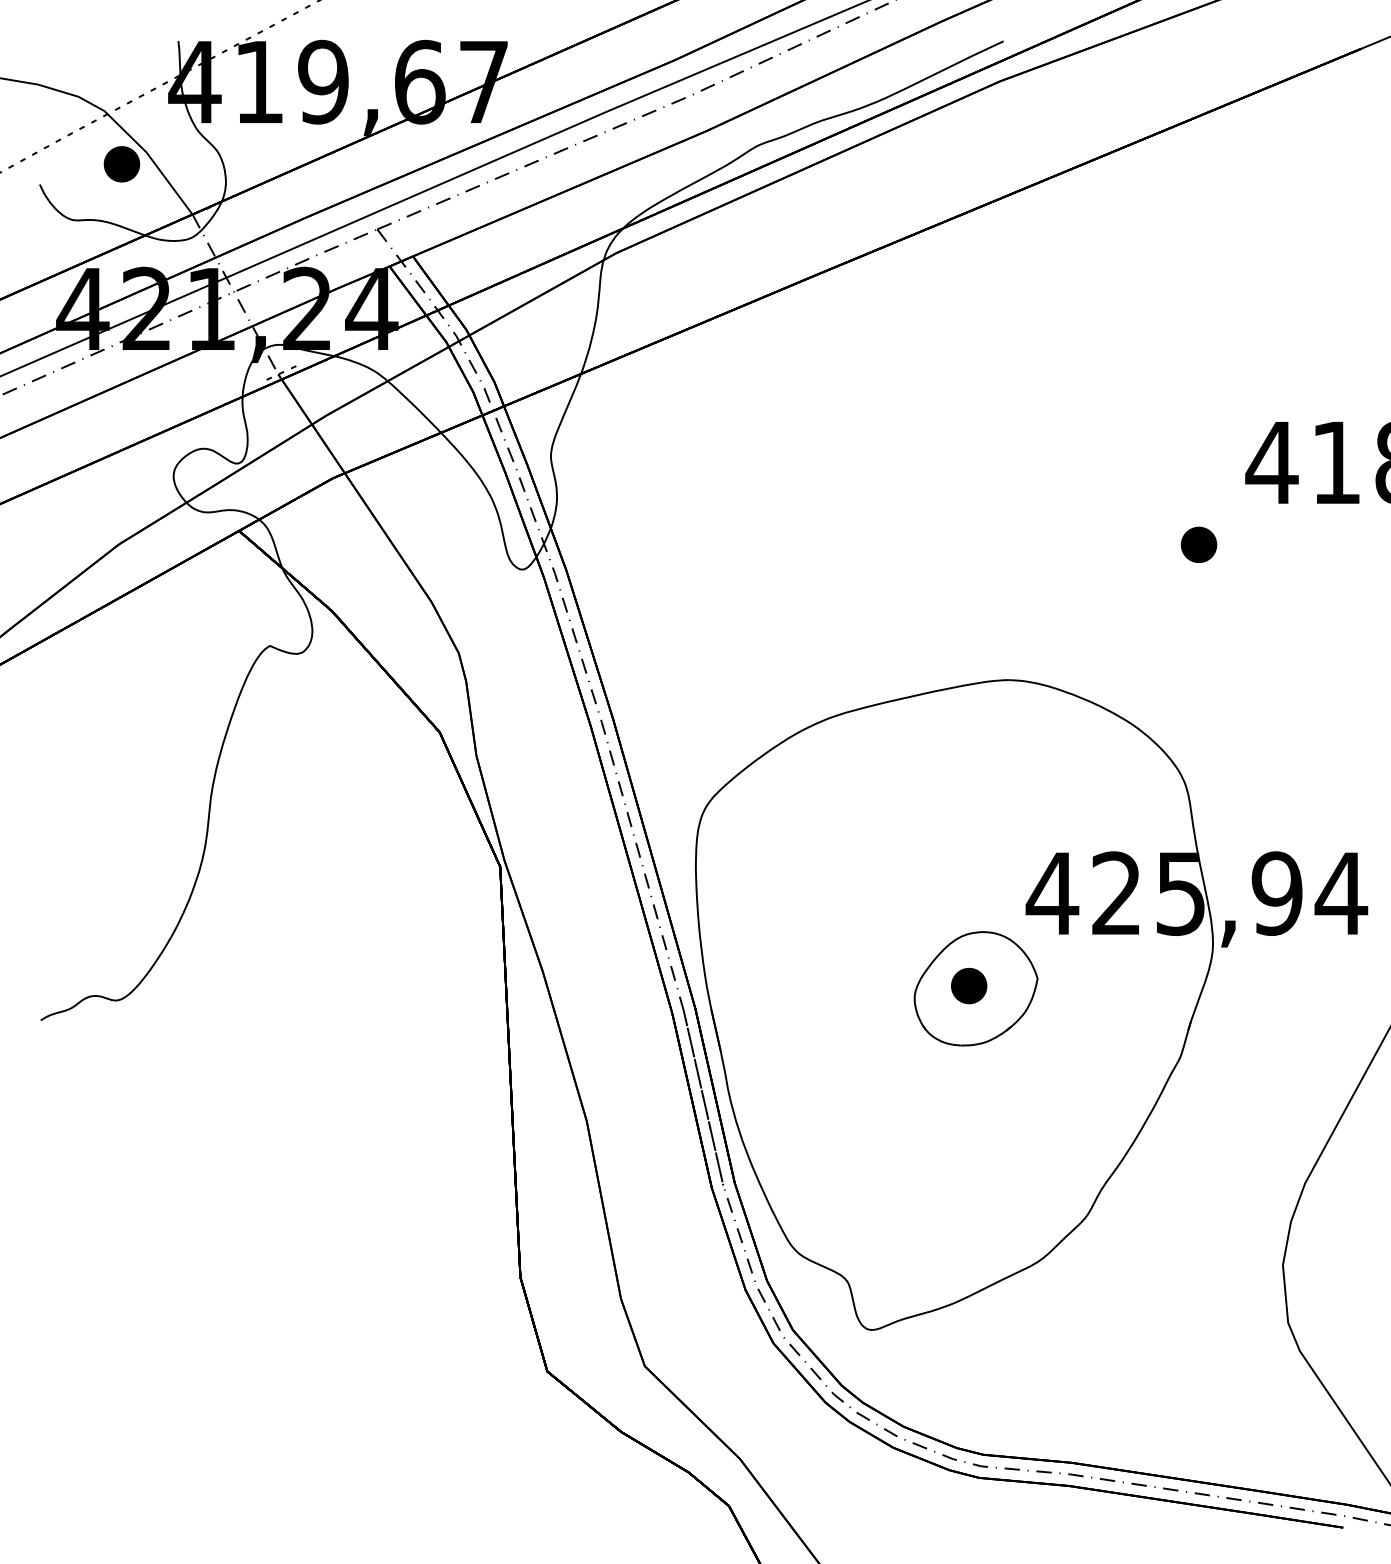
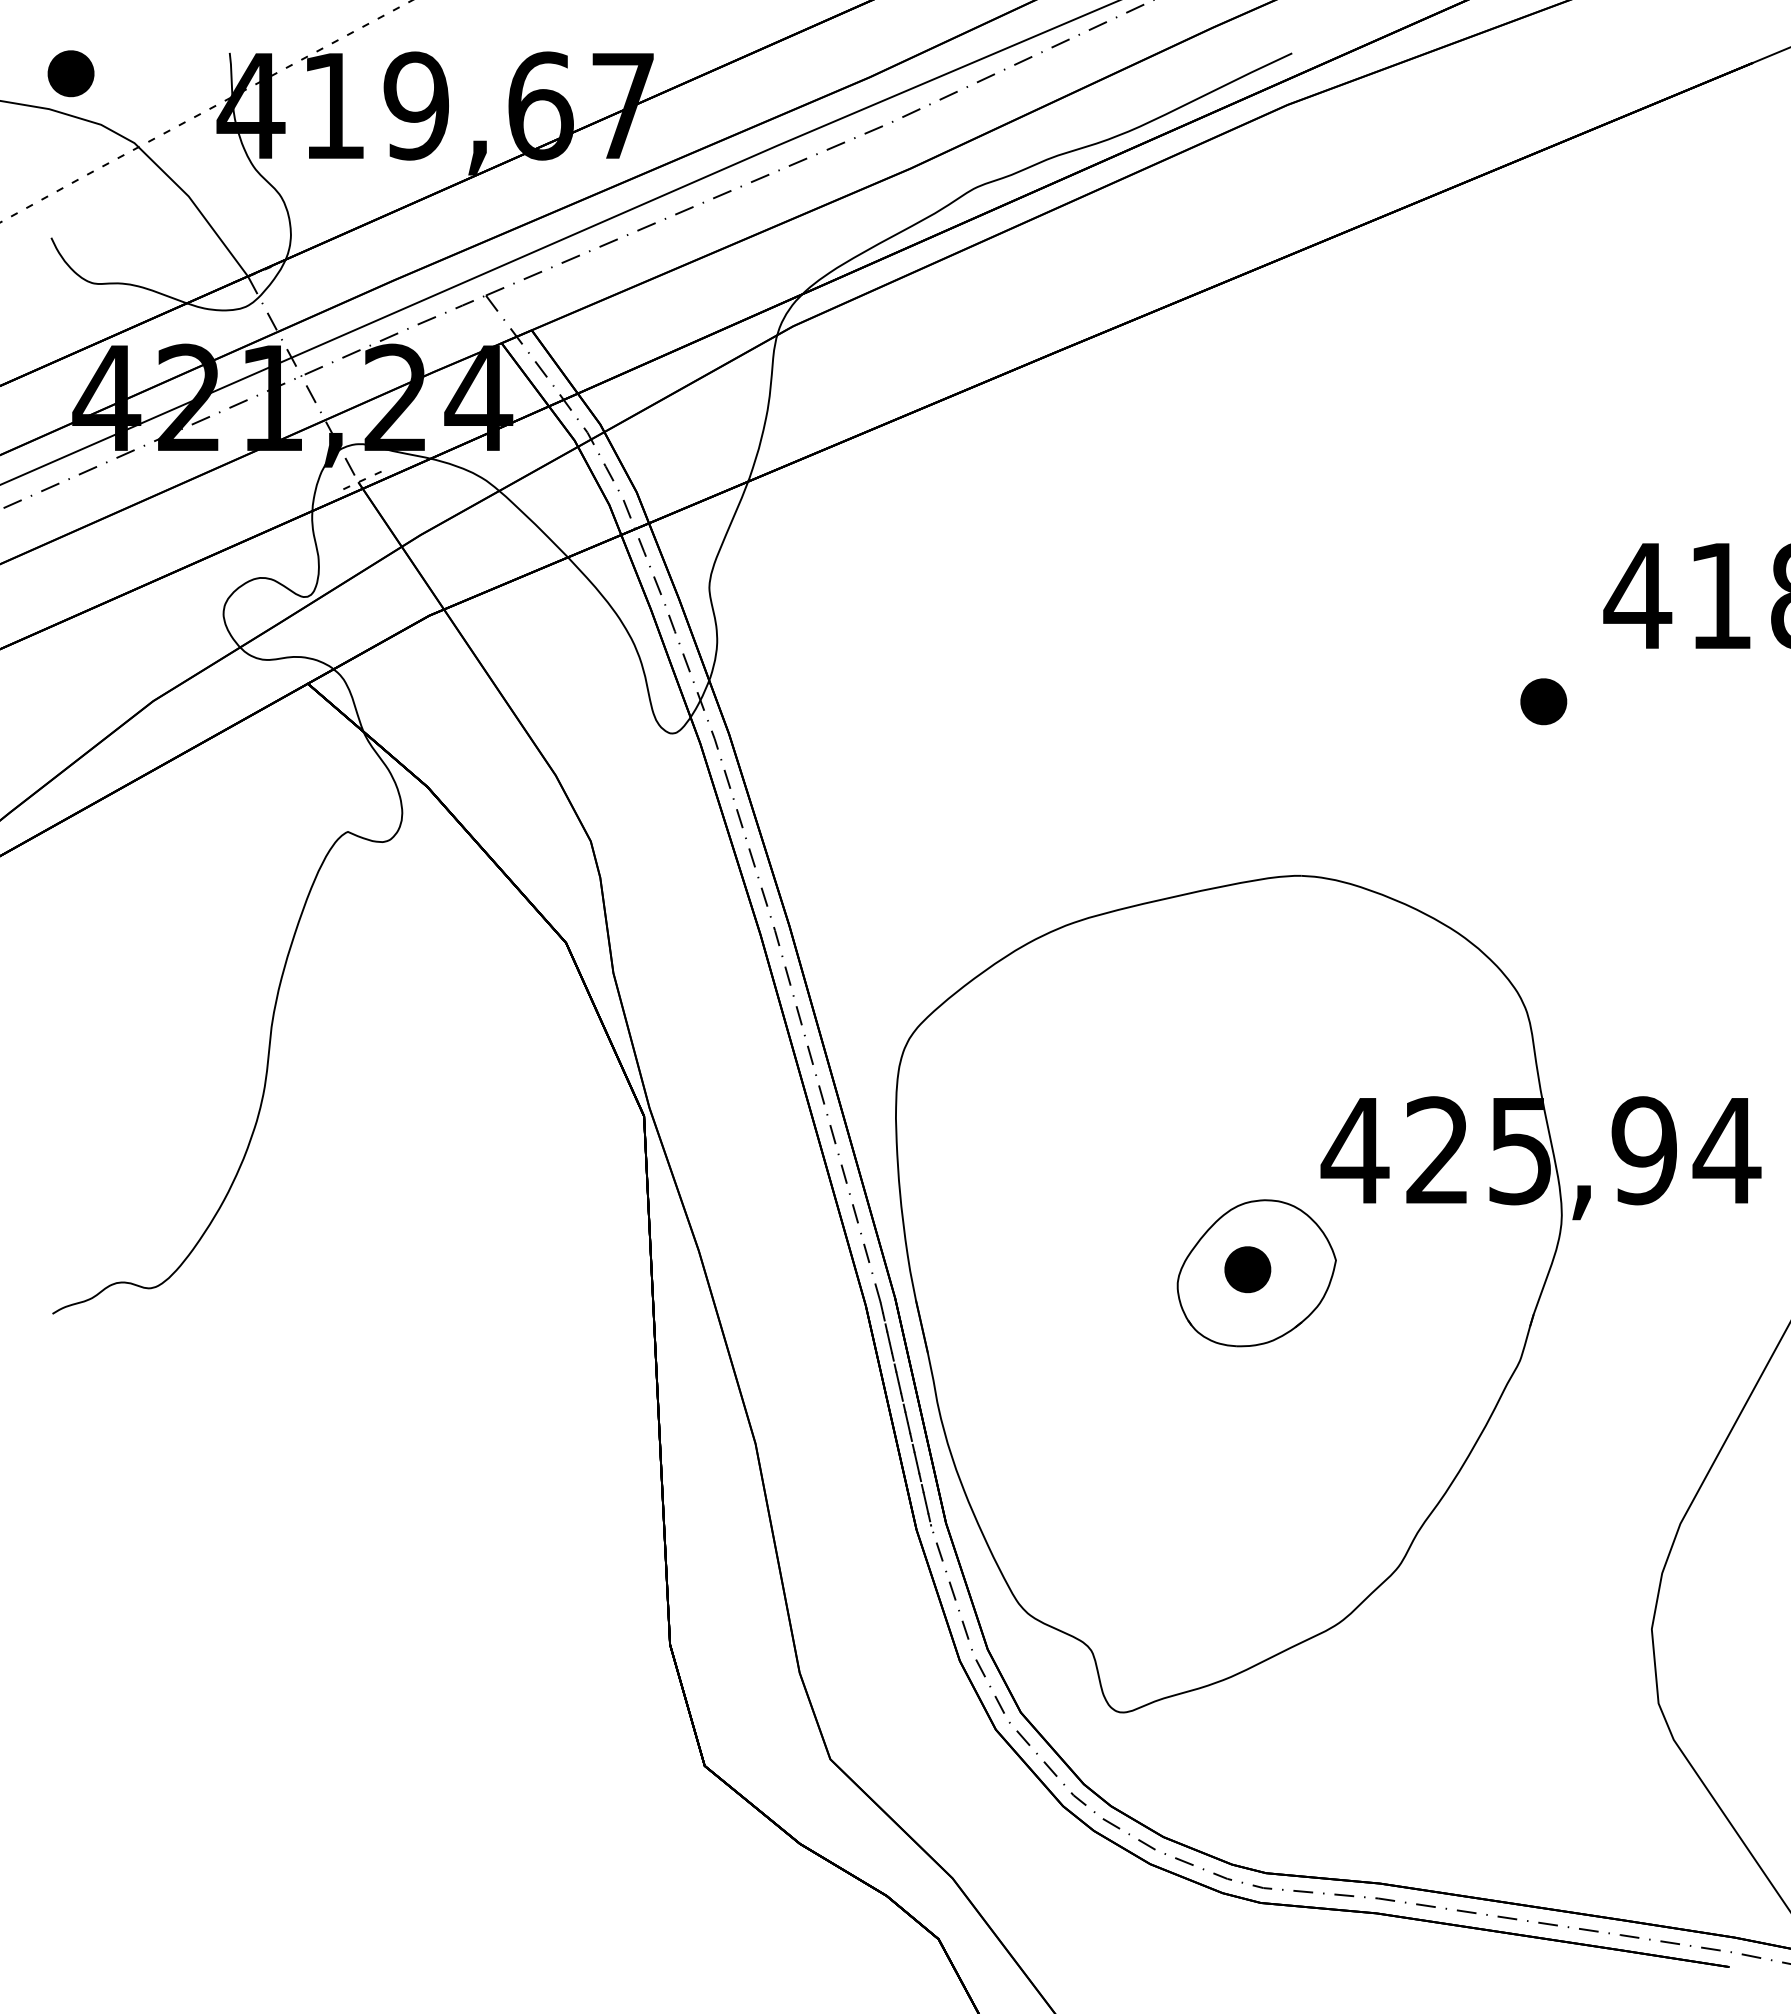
part: (121, 164) -> (70, 73), moved

